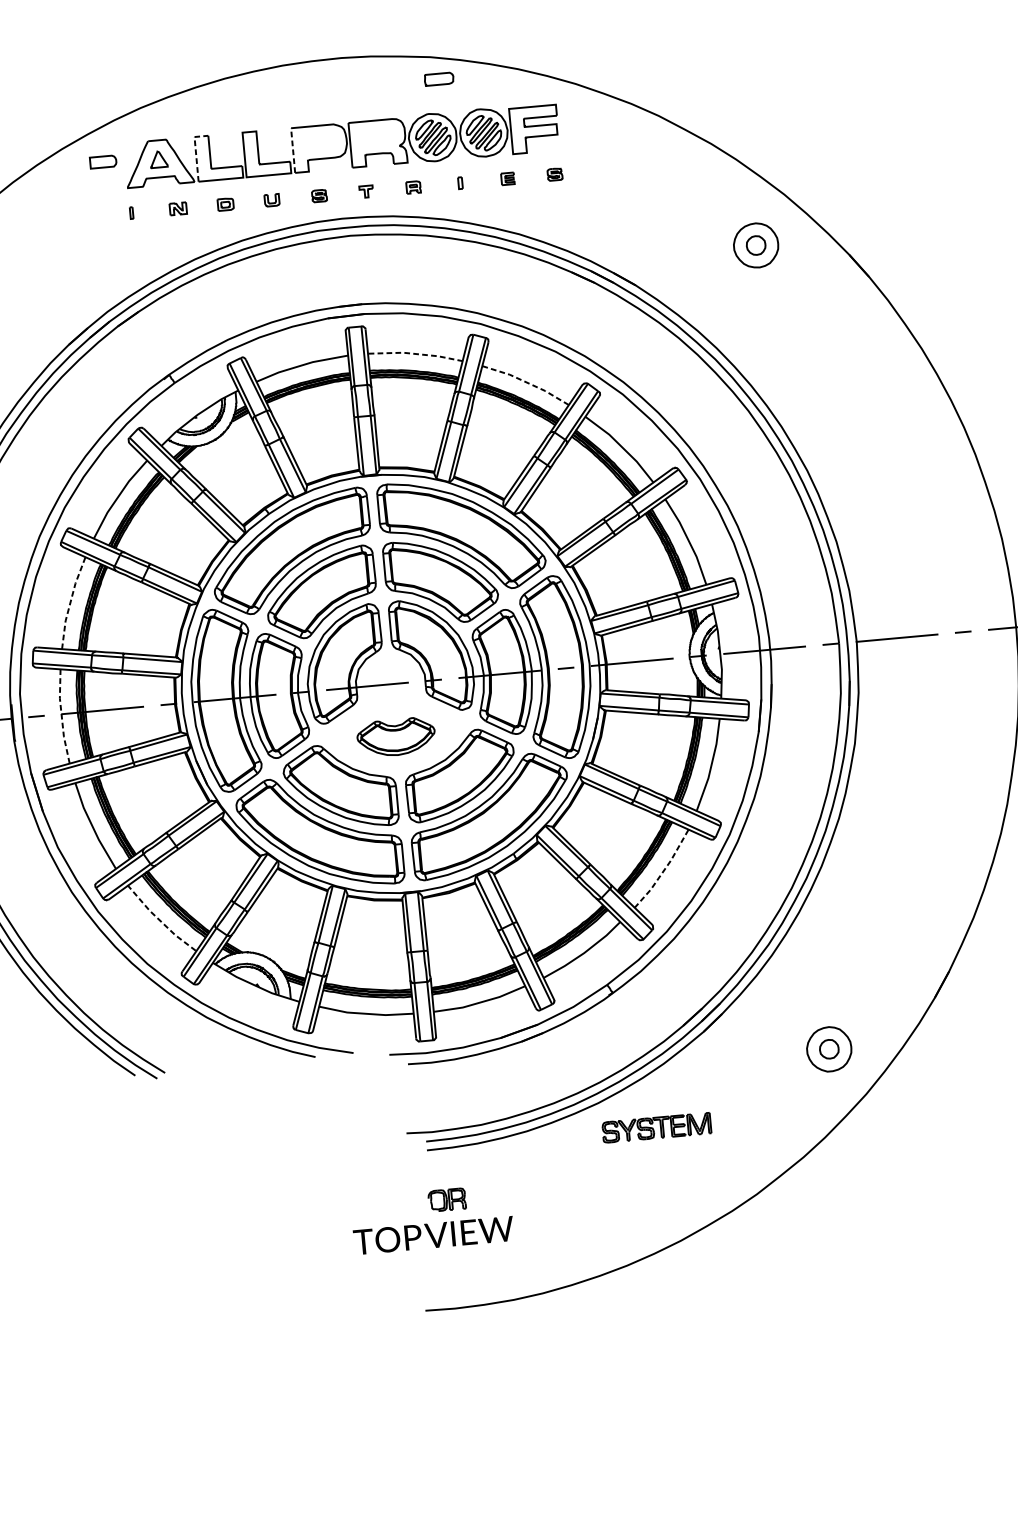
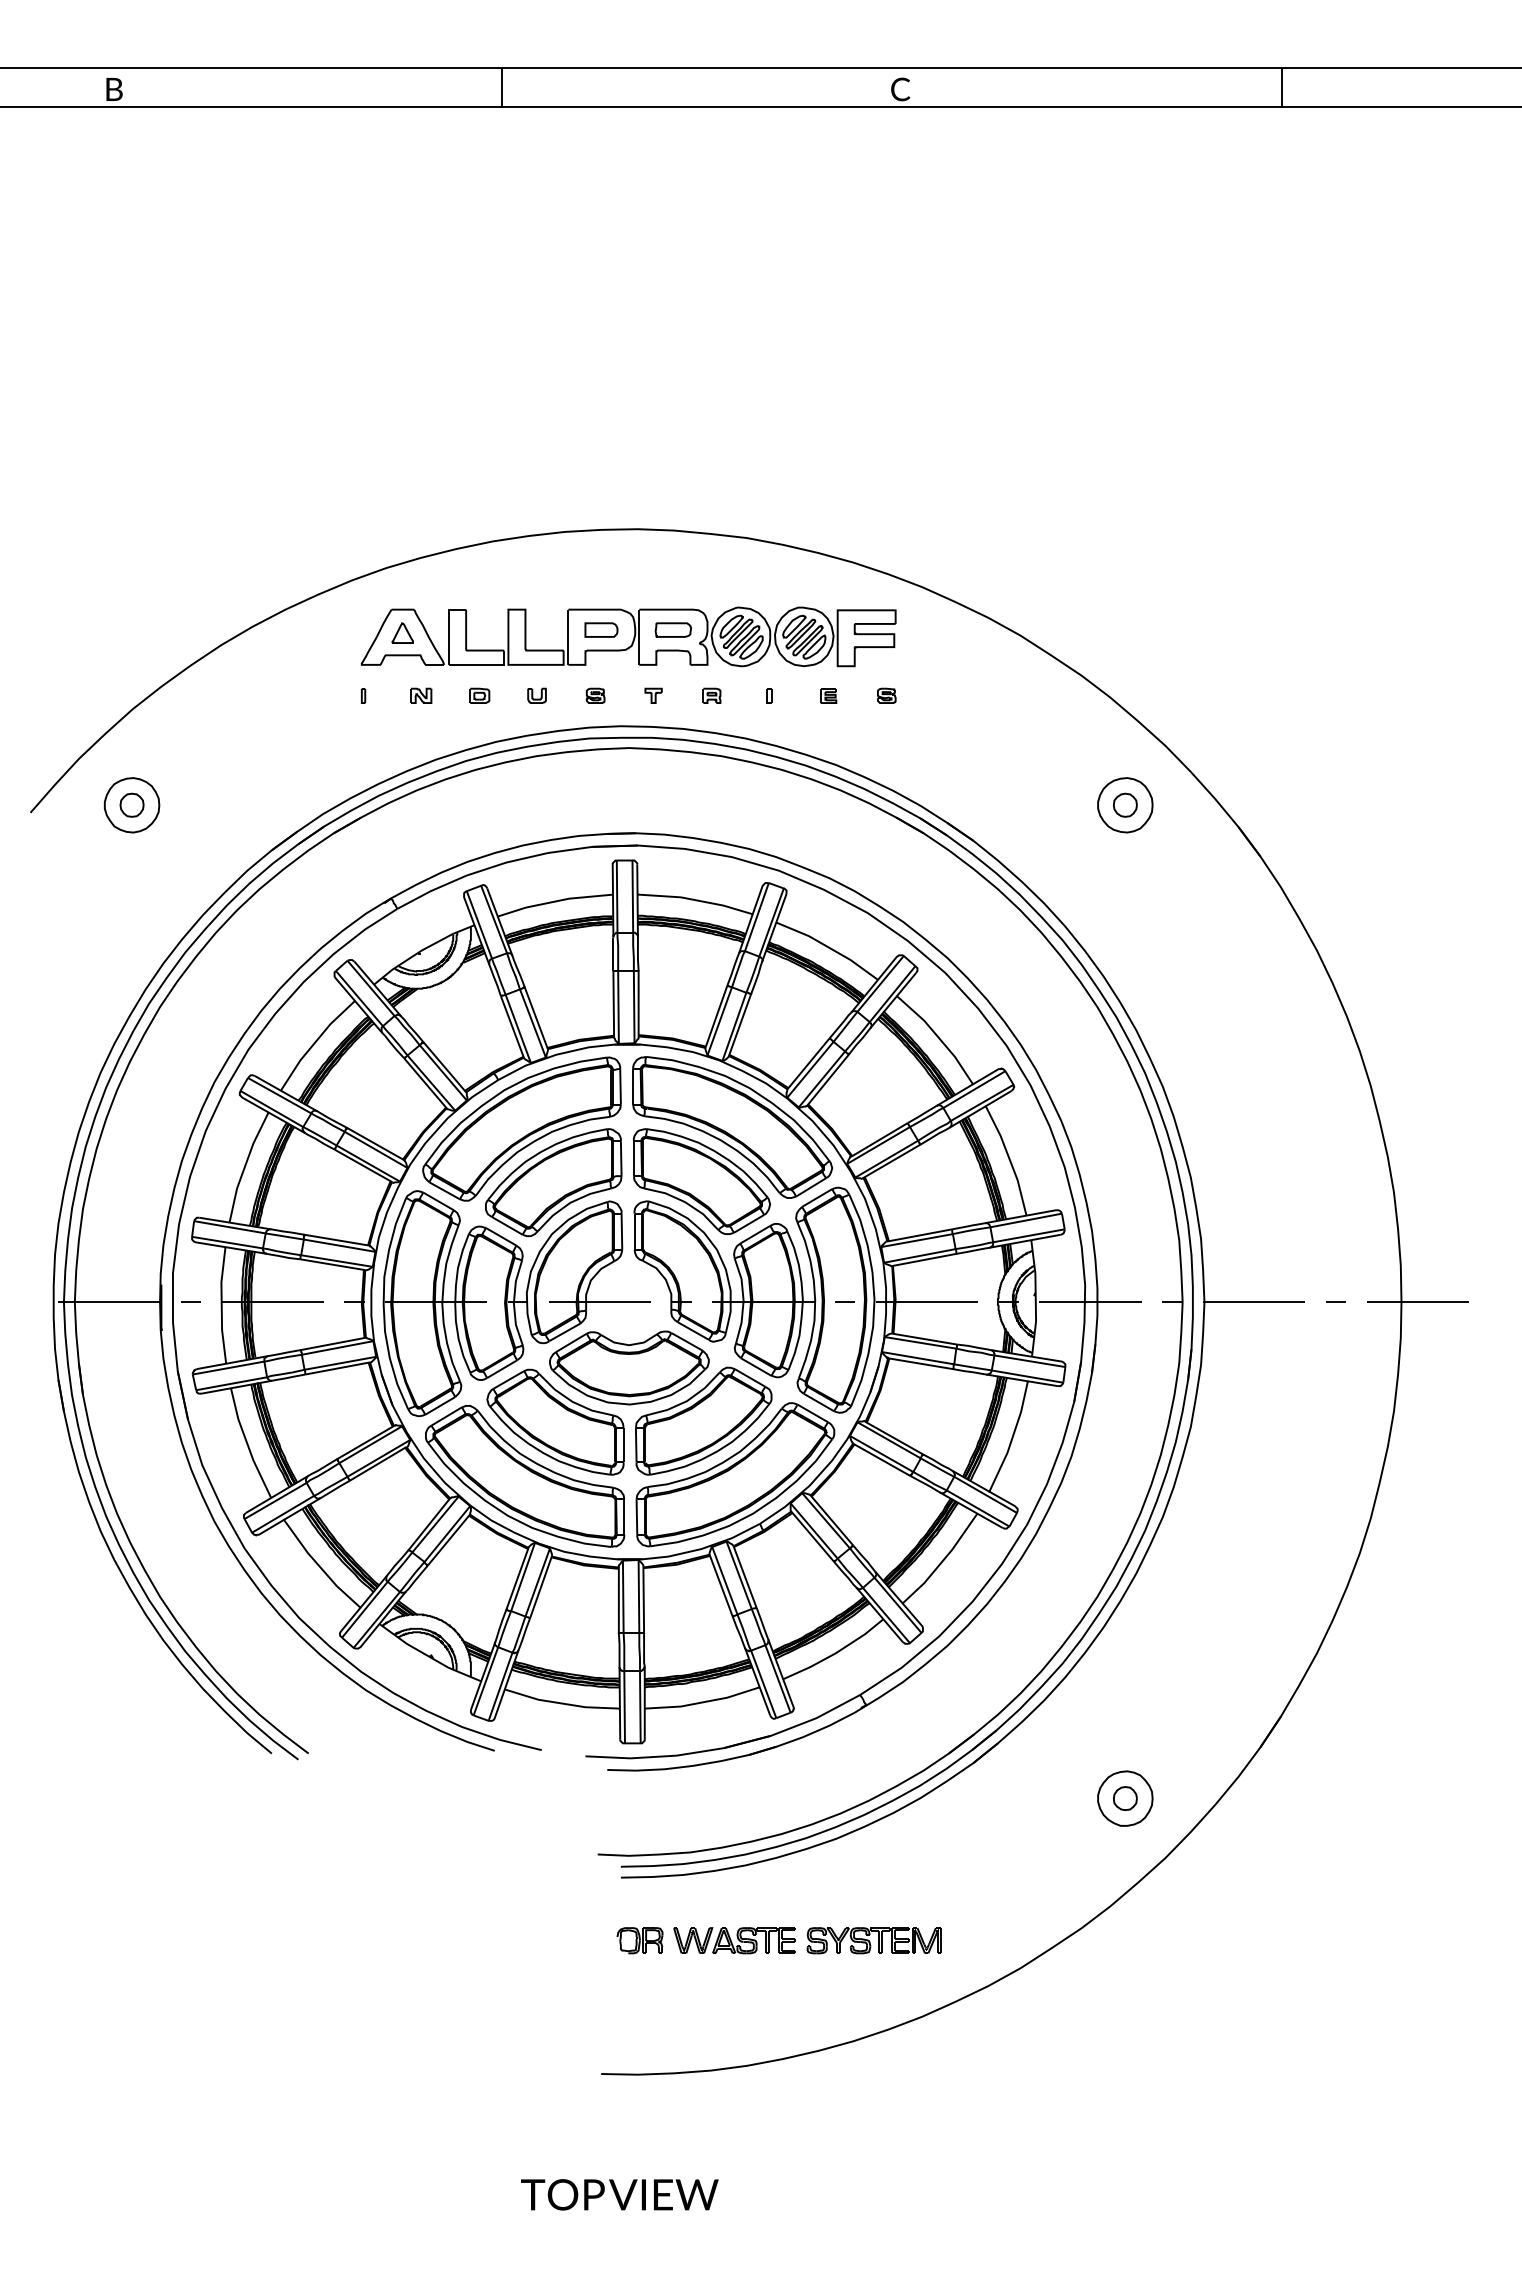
part: (438, 78) -> (672, 629), moved
line: (293, 150) -> (568, 637), dashed -> solid
line: (196, 151) -> (449, 627), dashed -> solid
part: (103, 161) -> (601, 629), moved
line: (416, 354) -> (696, 900), dashed -> solid
line: (526, 382) -> (828, 947), dashed -> solid
line: (70, 601) -> (245, 1165), dashed -> solid
line: (61, 716) -> (221, 1305), dashed -> solid
part: (396, 736) -> (629, 1367), size x1.67
line: (664, 870) -> (943, 1560), dashed -> solid
line: (160, 920) -> (319, 1565), dashed -> solid
part: (656, 1127) -> (873, 1940), moved
part: (523, 1192) -> (734, 1940), added
text: (433, 1235) -> (619, 2194), moved

